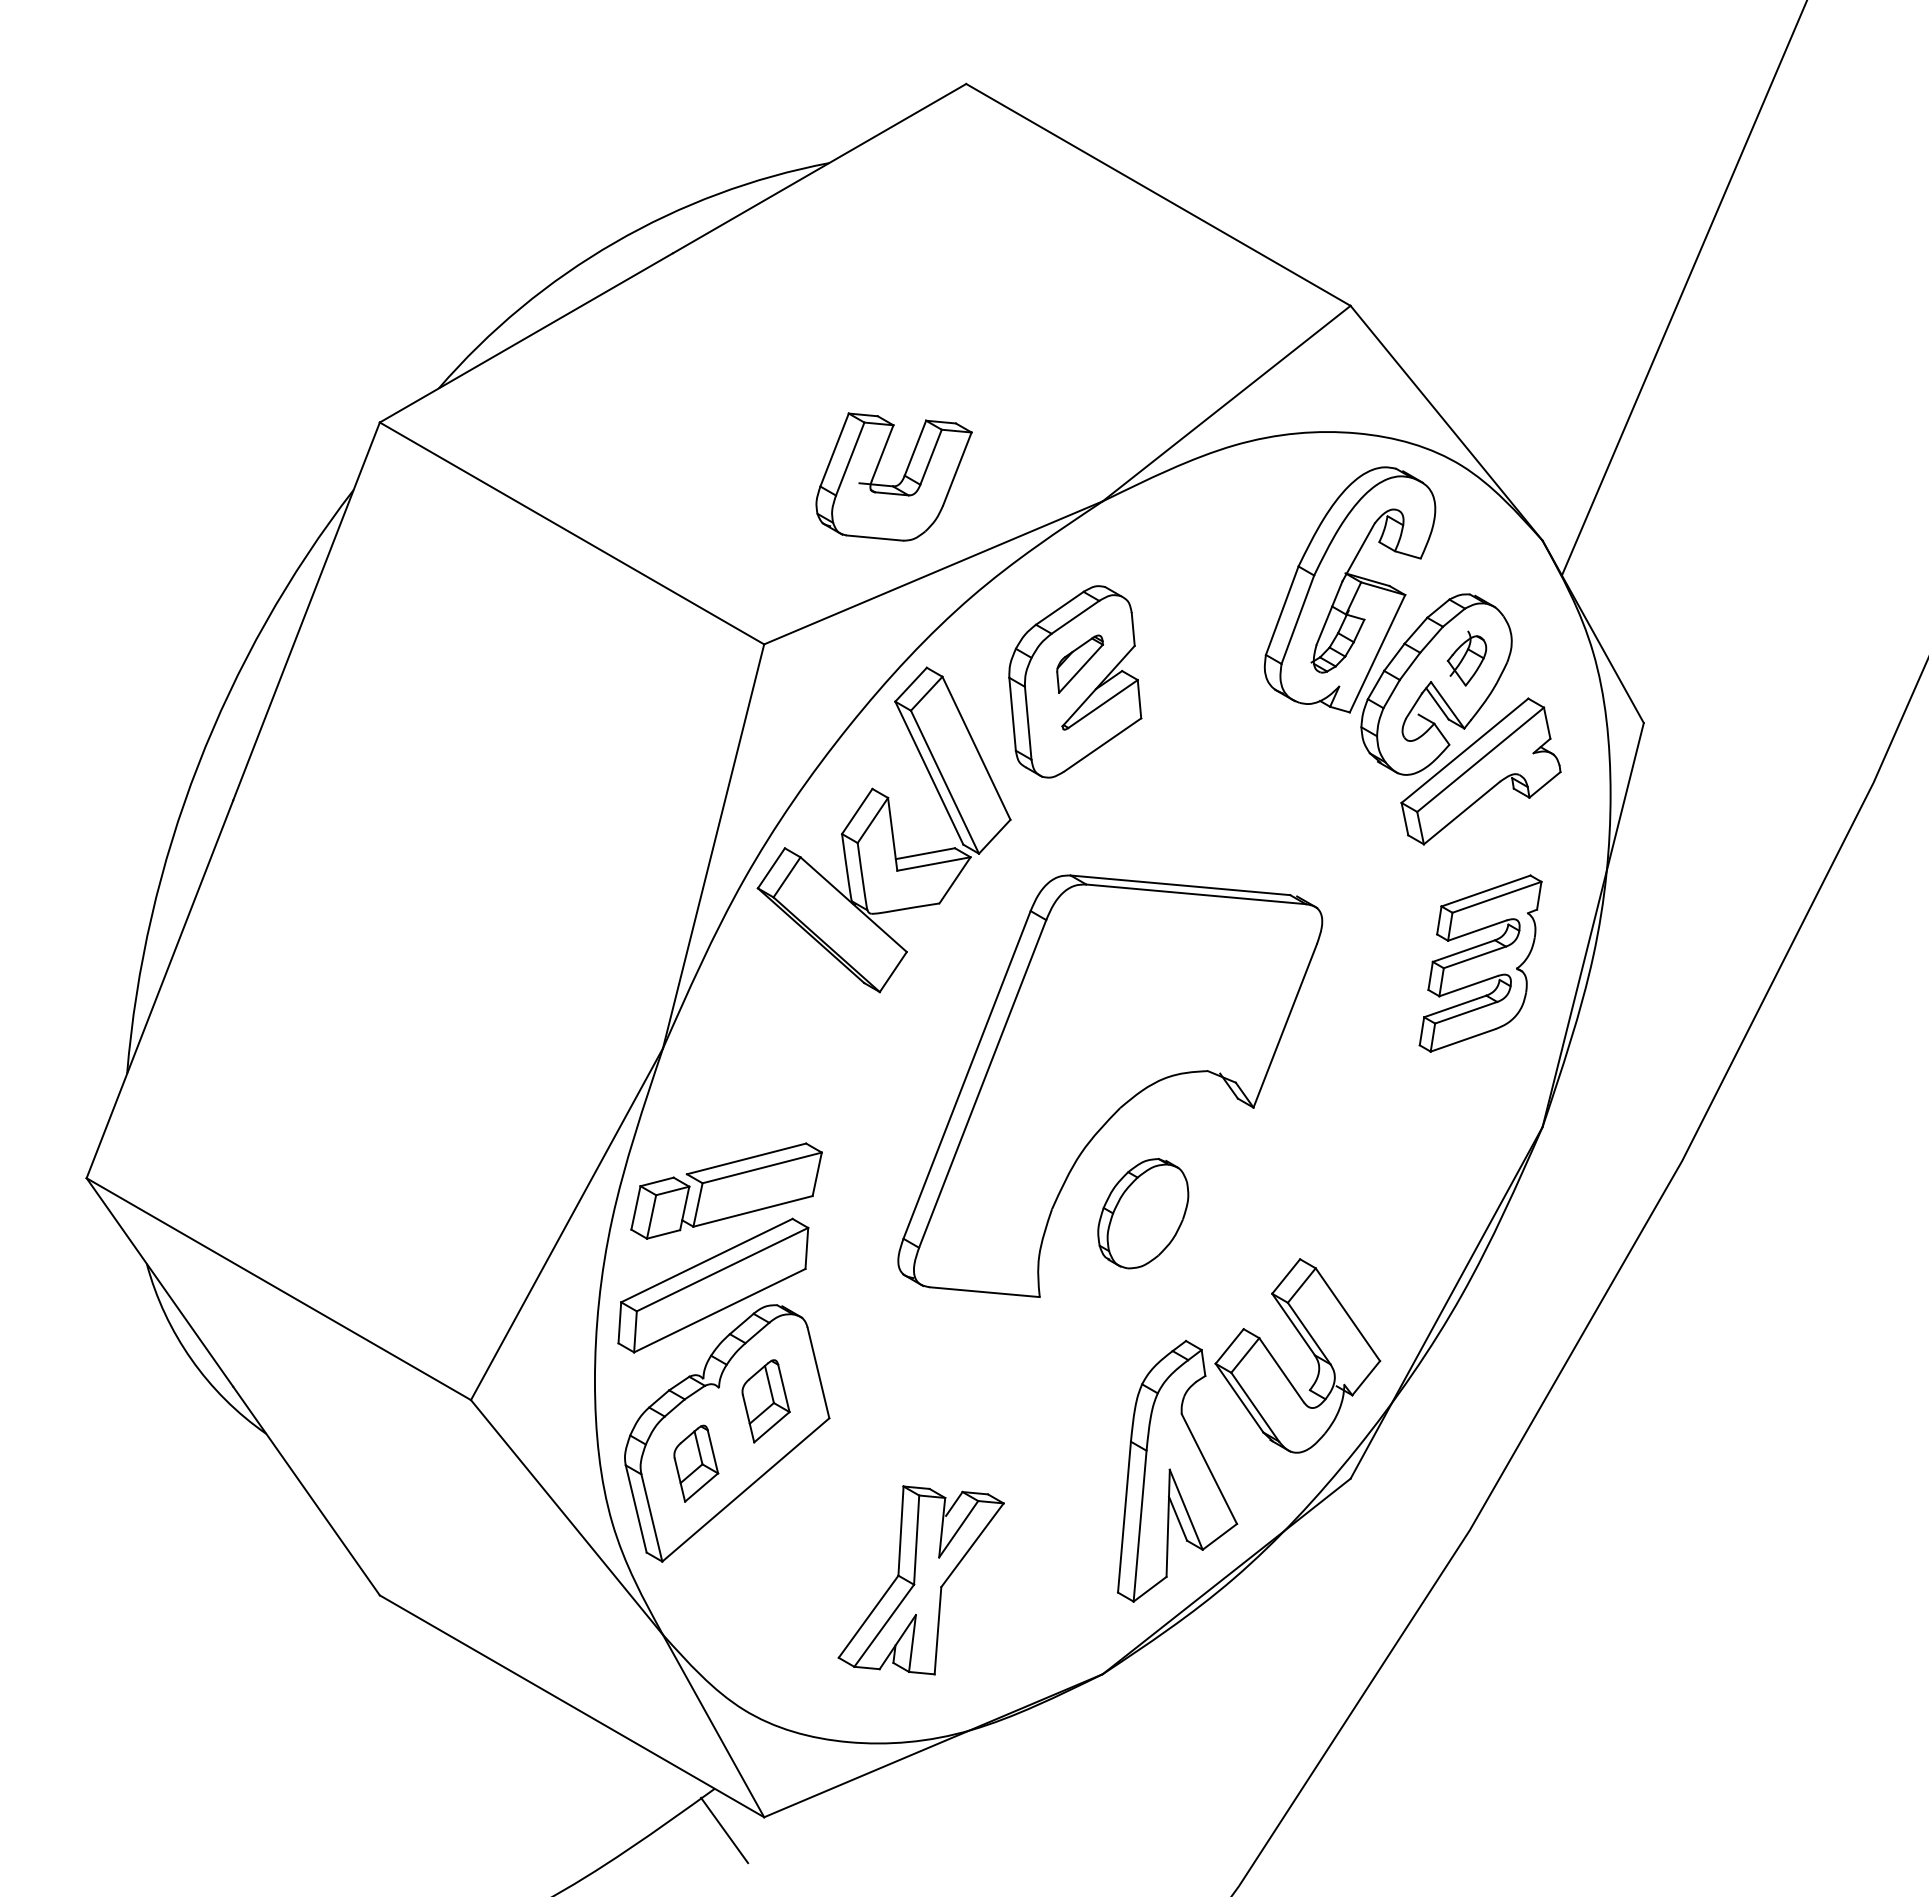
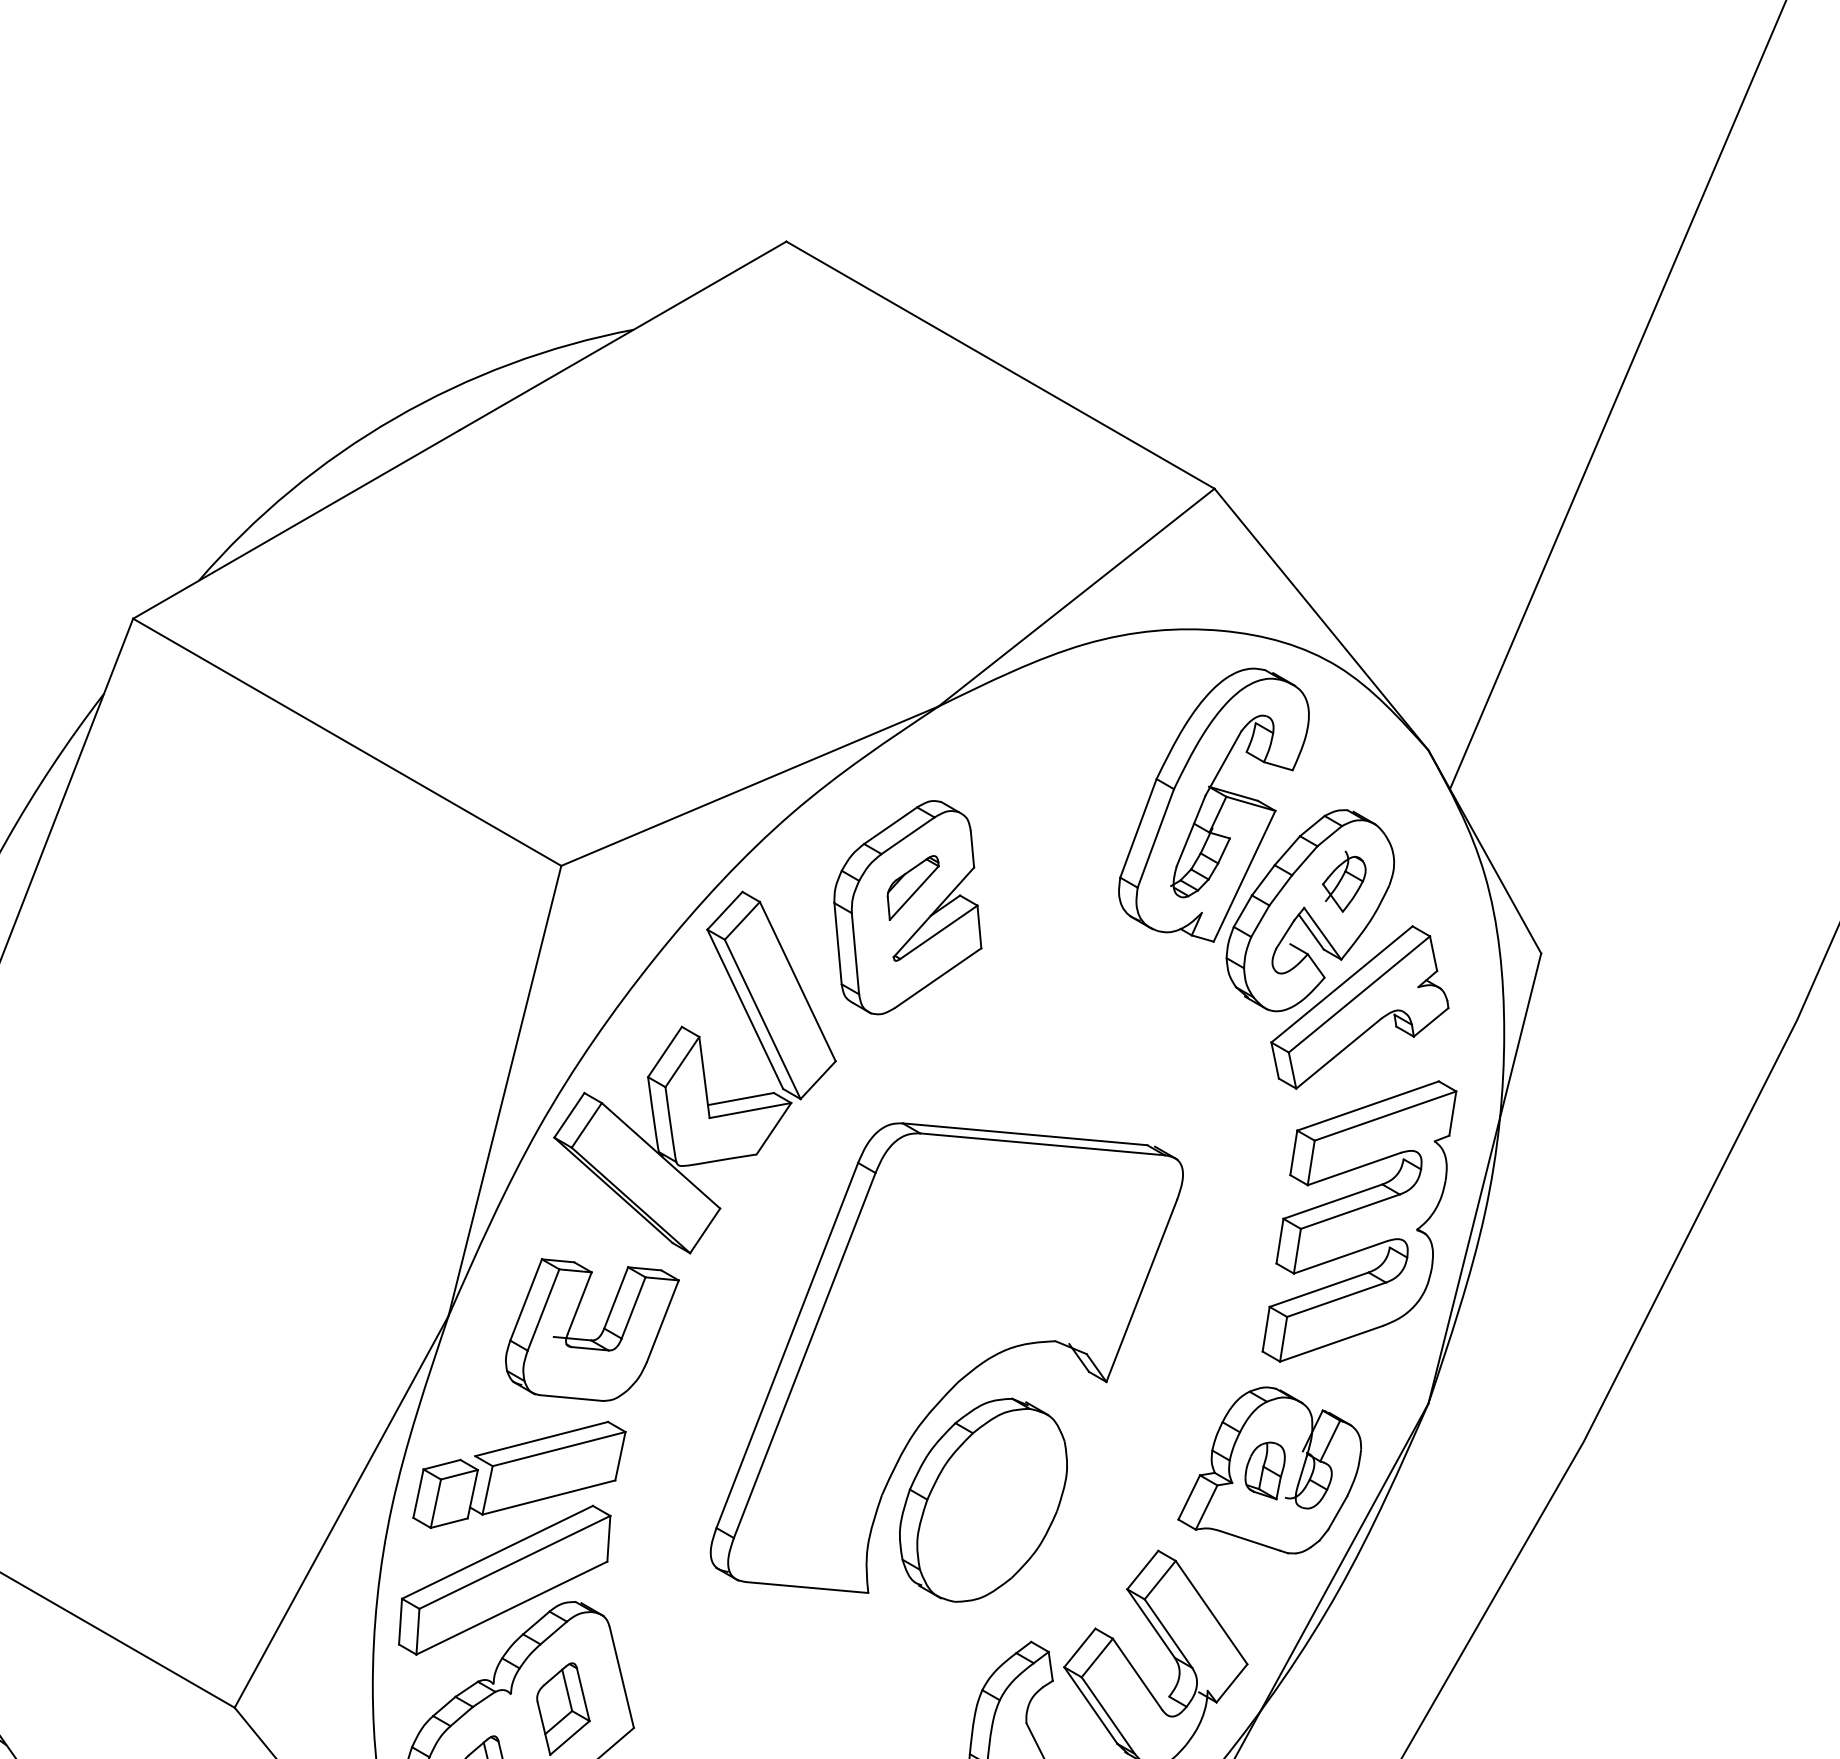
part: (899, 482) -> (598, 1336), moved
part: (1480, 963) -> (1359, 1221), size x1.43
part: (1400, 1186) -> (1270, 1469), added
part: (1143, 1213) -> (983, 1499), size x1.67

